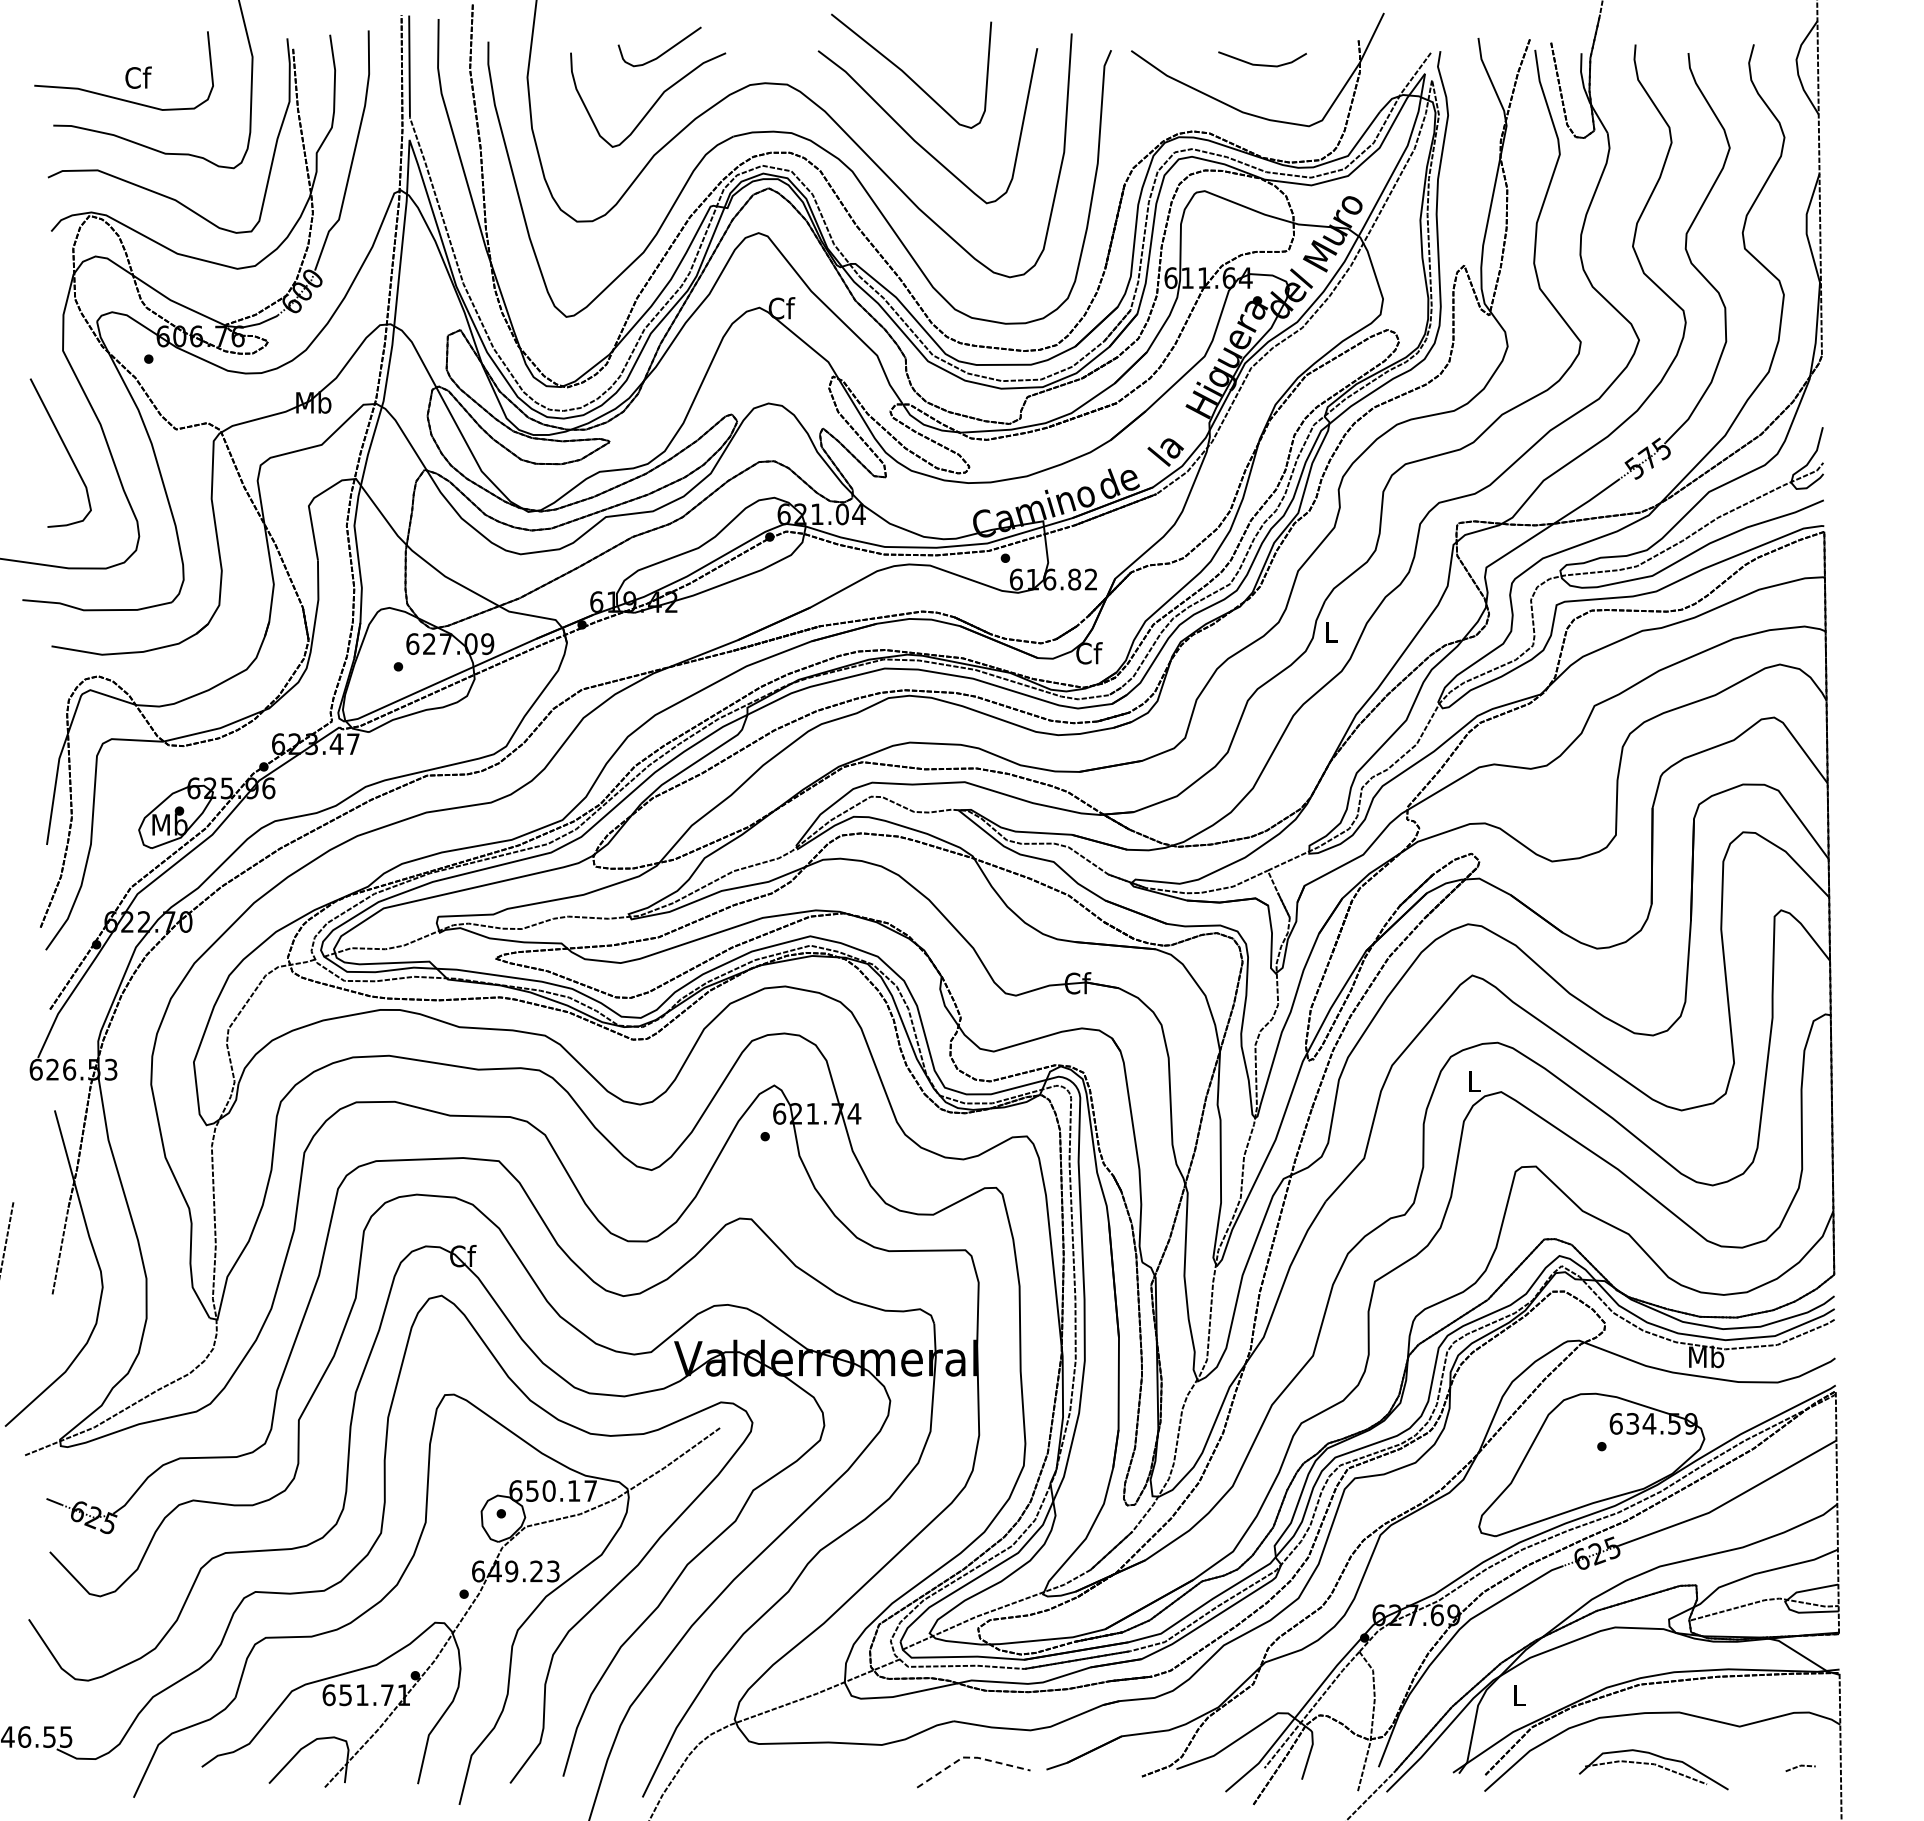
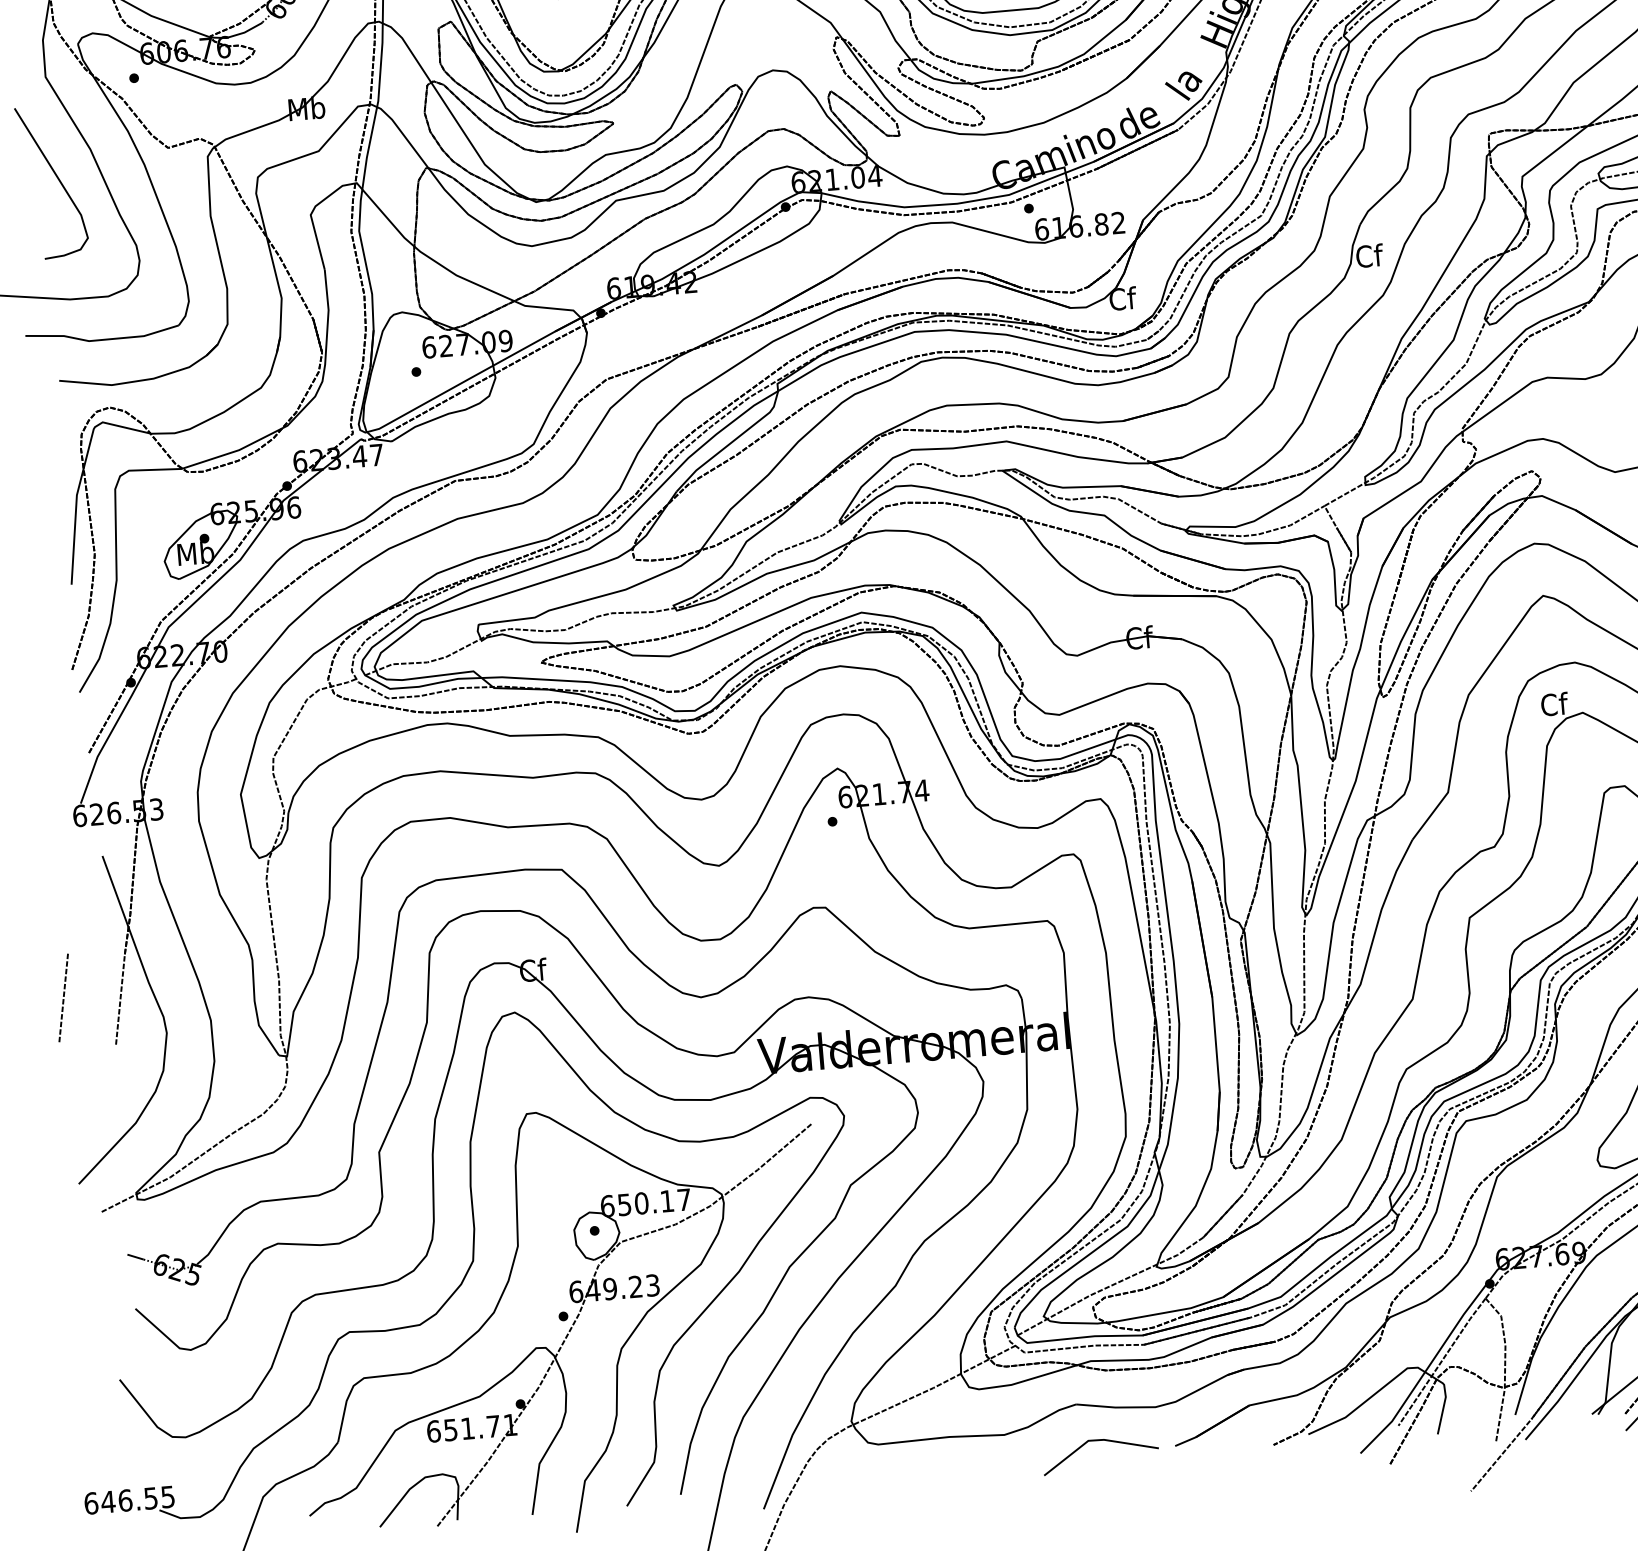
text: (1331, 631) -> (1369, 255), L -> Cf
text: (1474, 1081) -> (1554, 704), L -> Cf
line: (970, 1757) -> (1096, 1440), dashed -> solid

